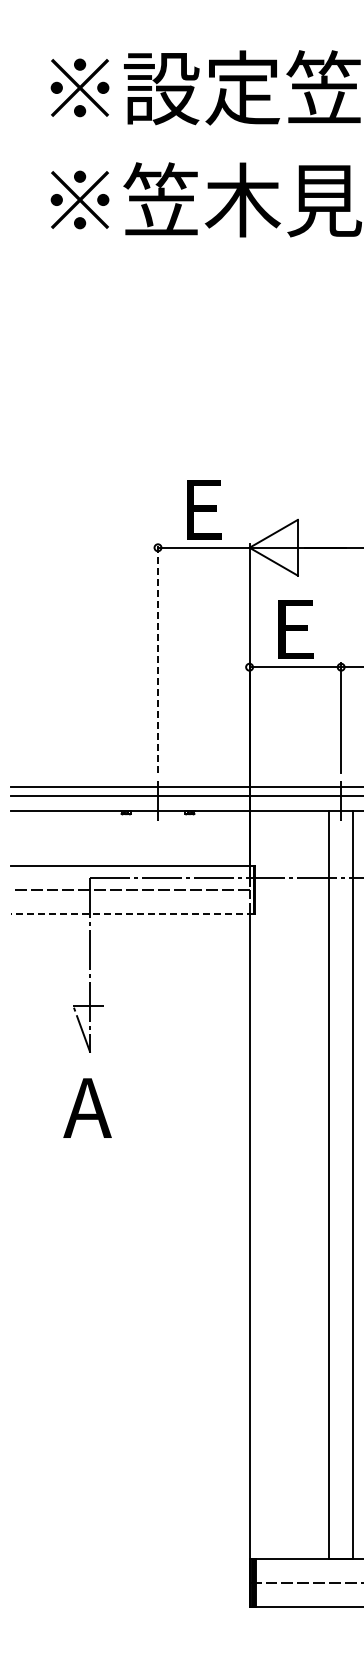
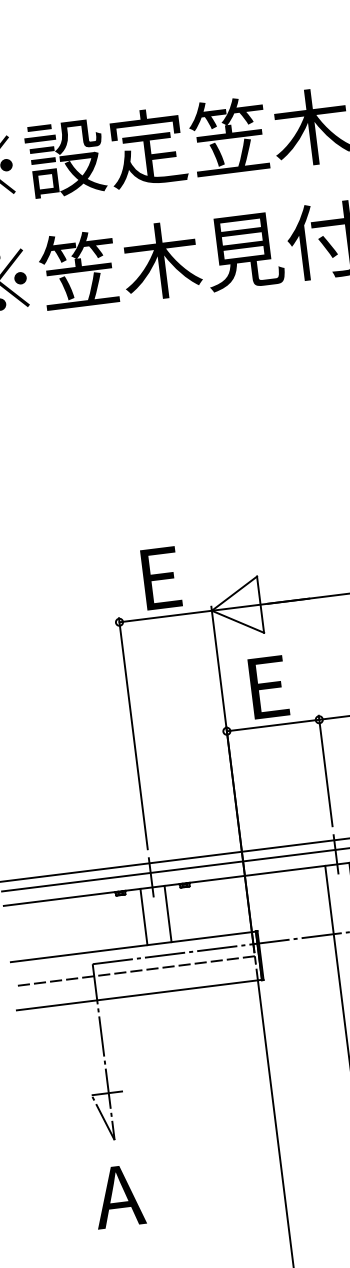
line: (158, 657) -> (133, 732), dashed -> solid
line: (146, 838) -> (144, 917), added
line: (169, 838) -> (167, 914), added
line: (131, 914) -> (138, 995), dashed -> solid

